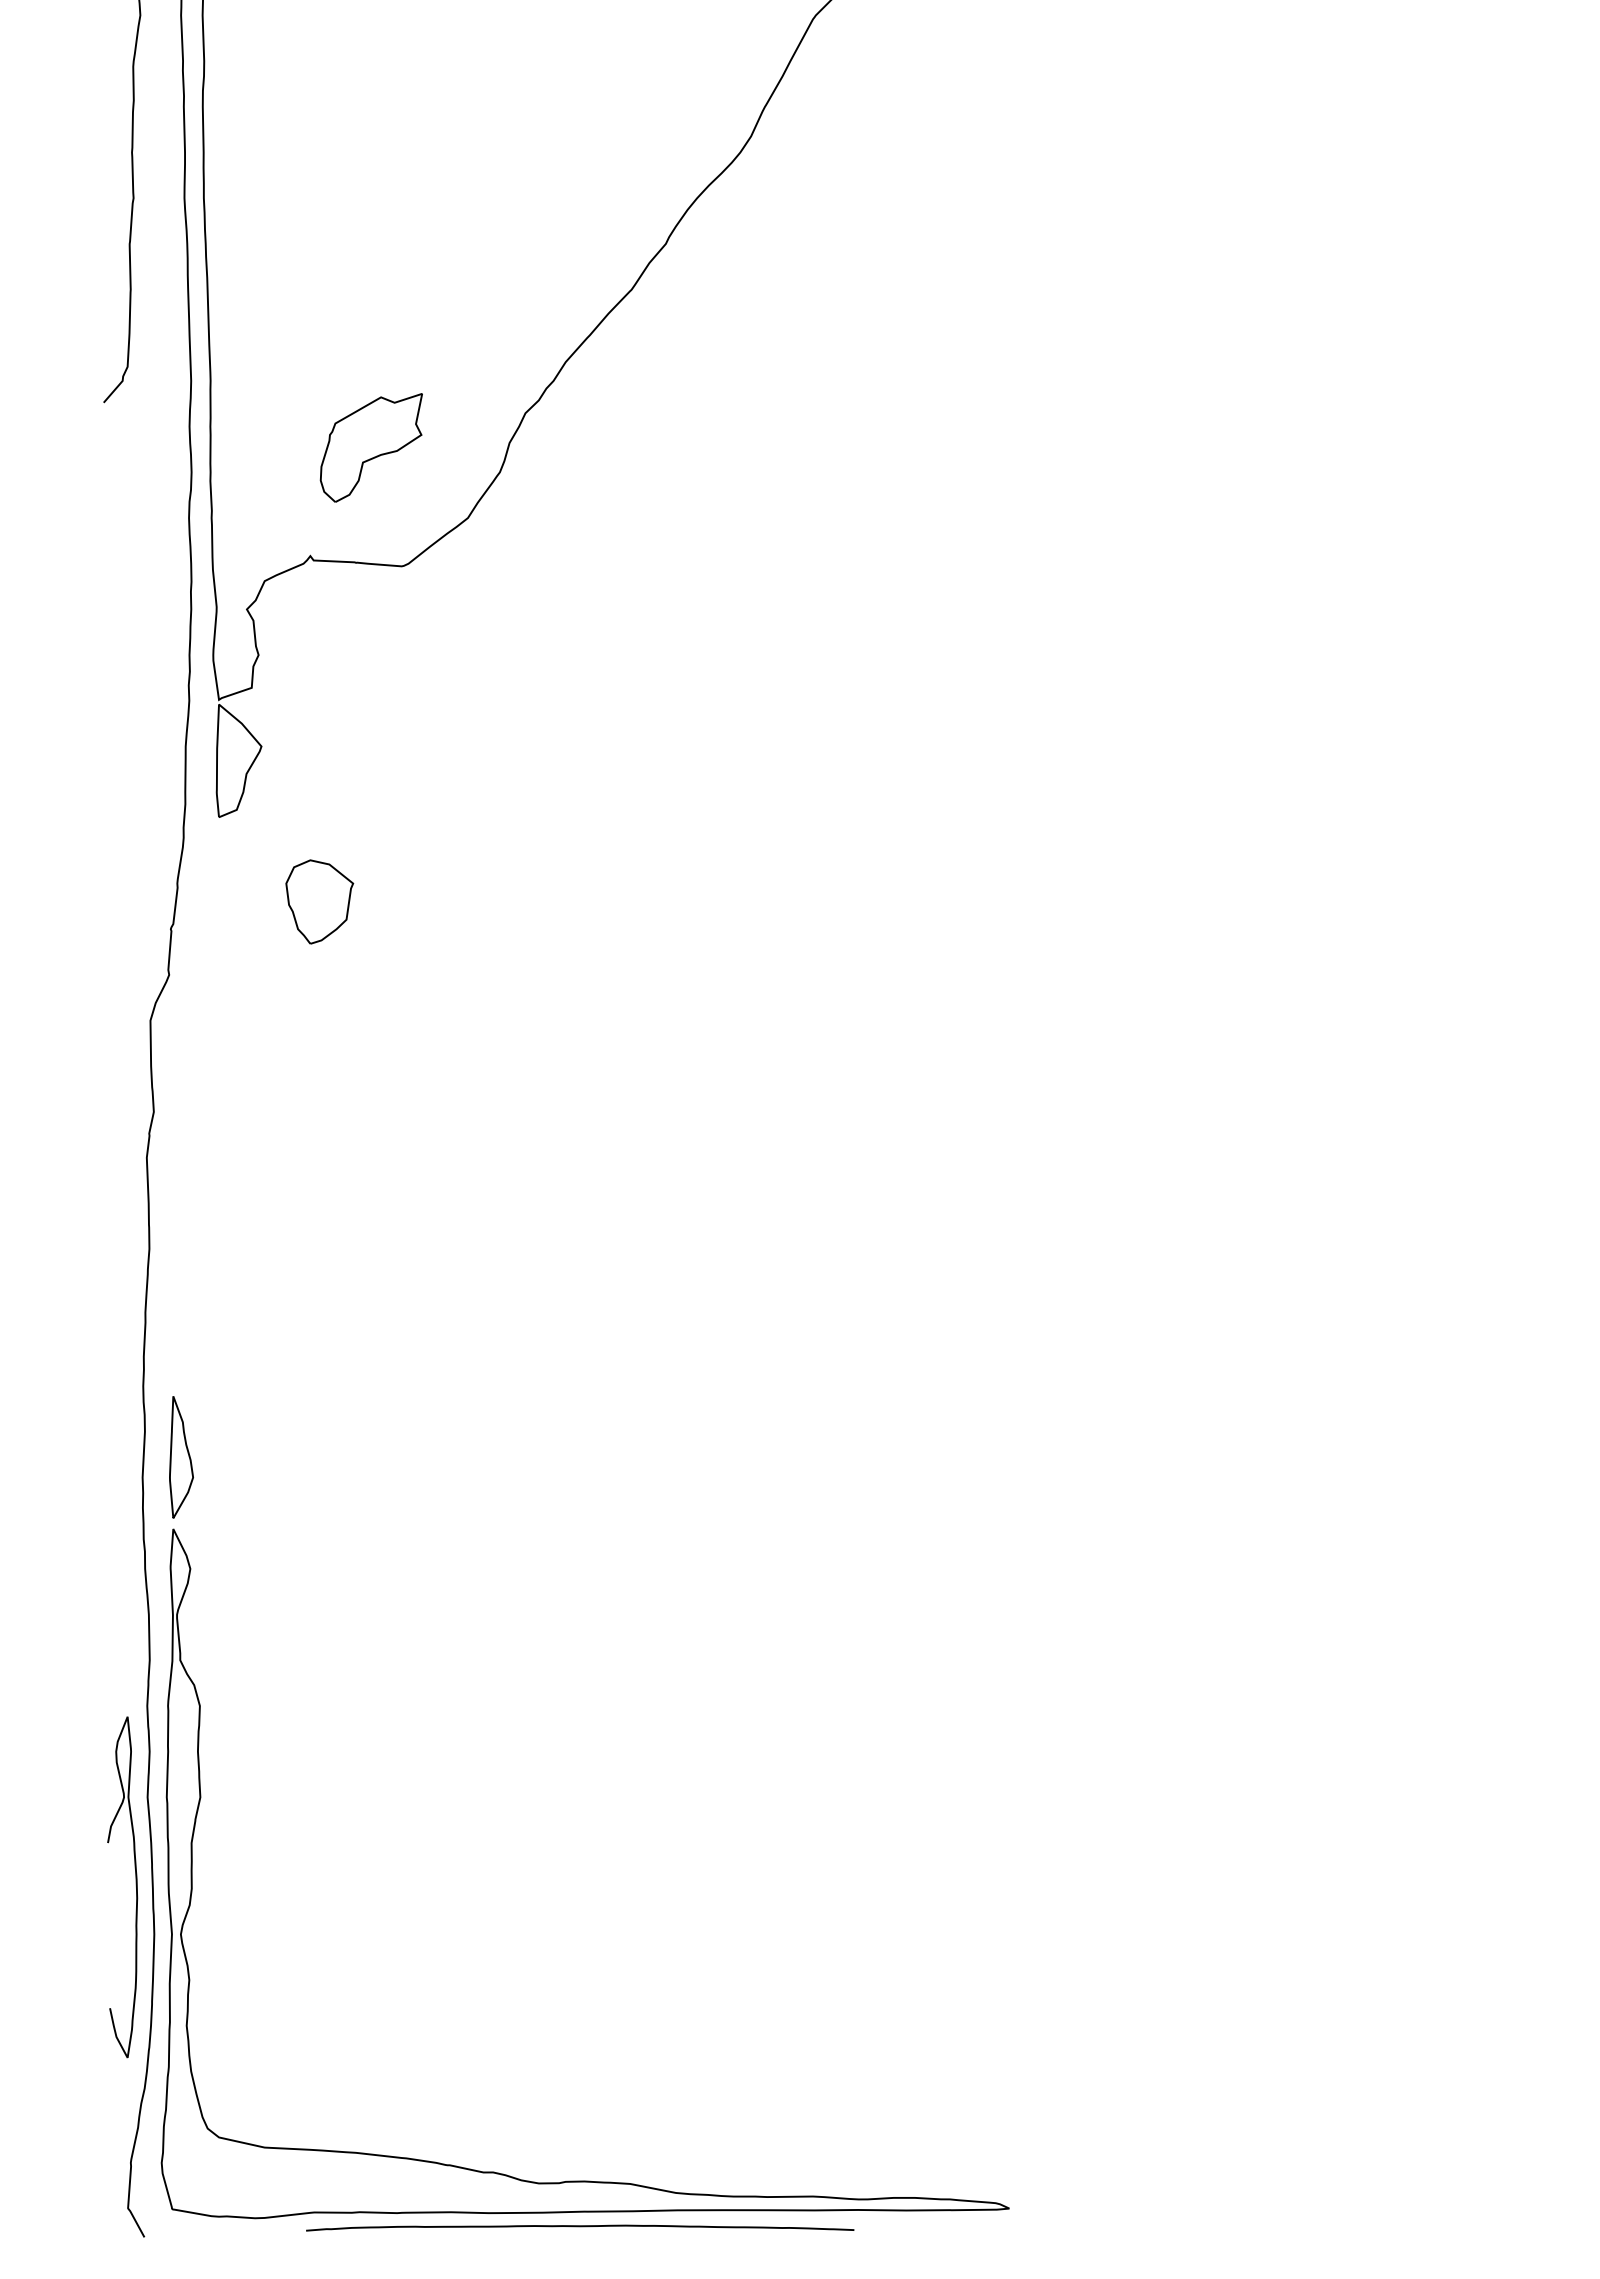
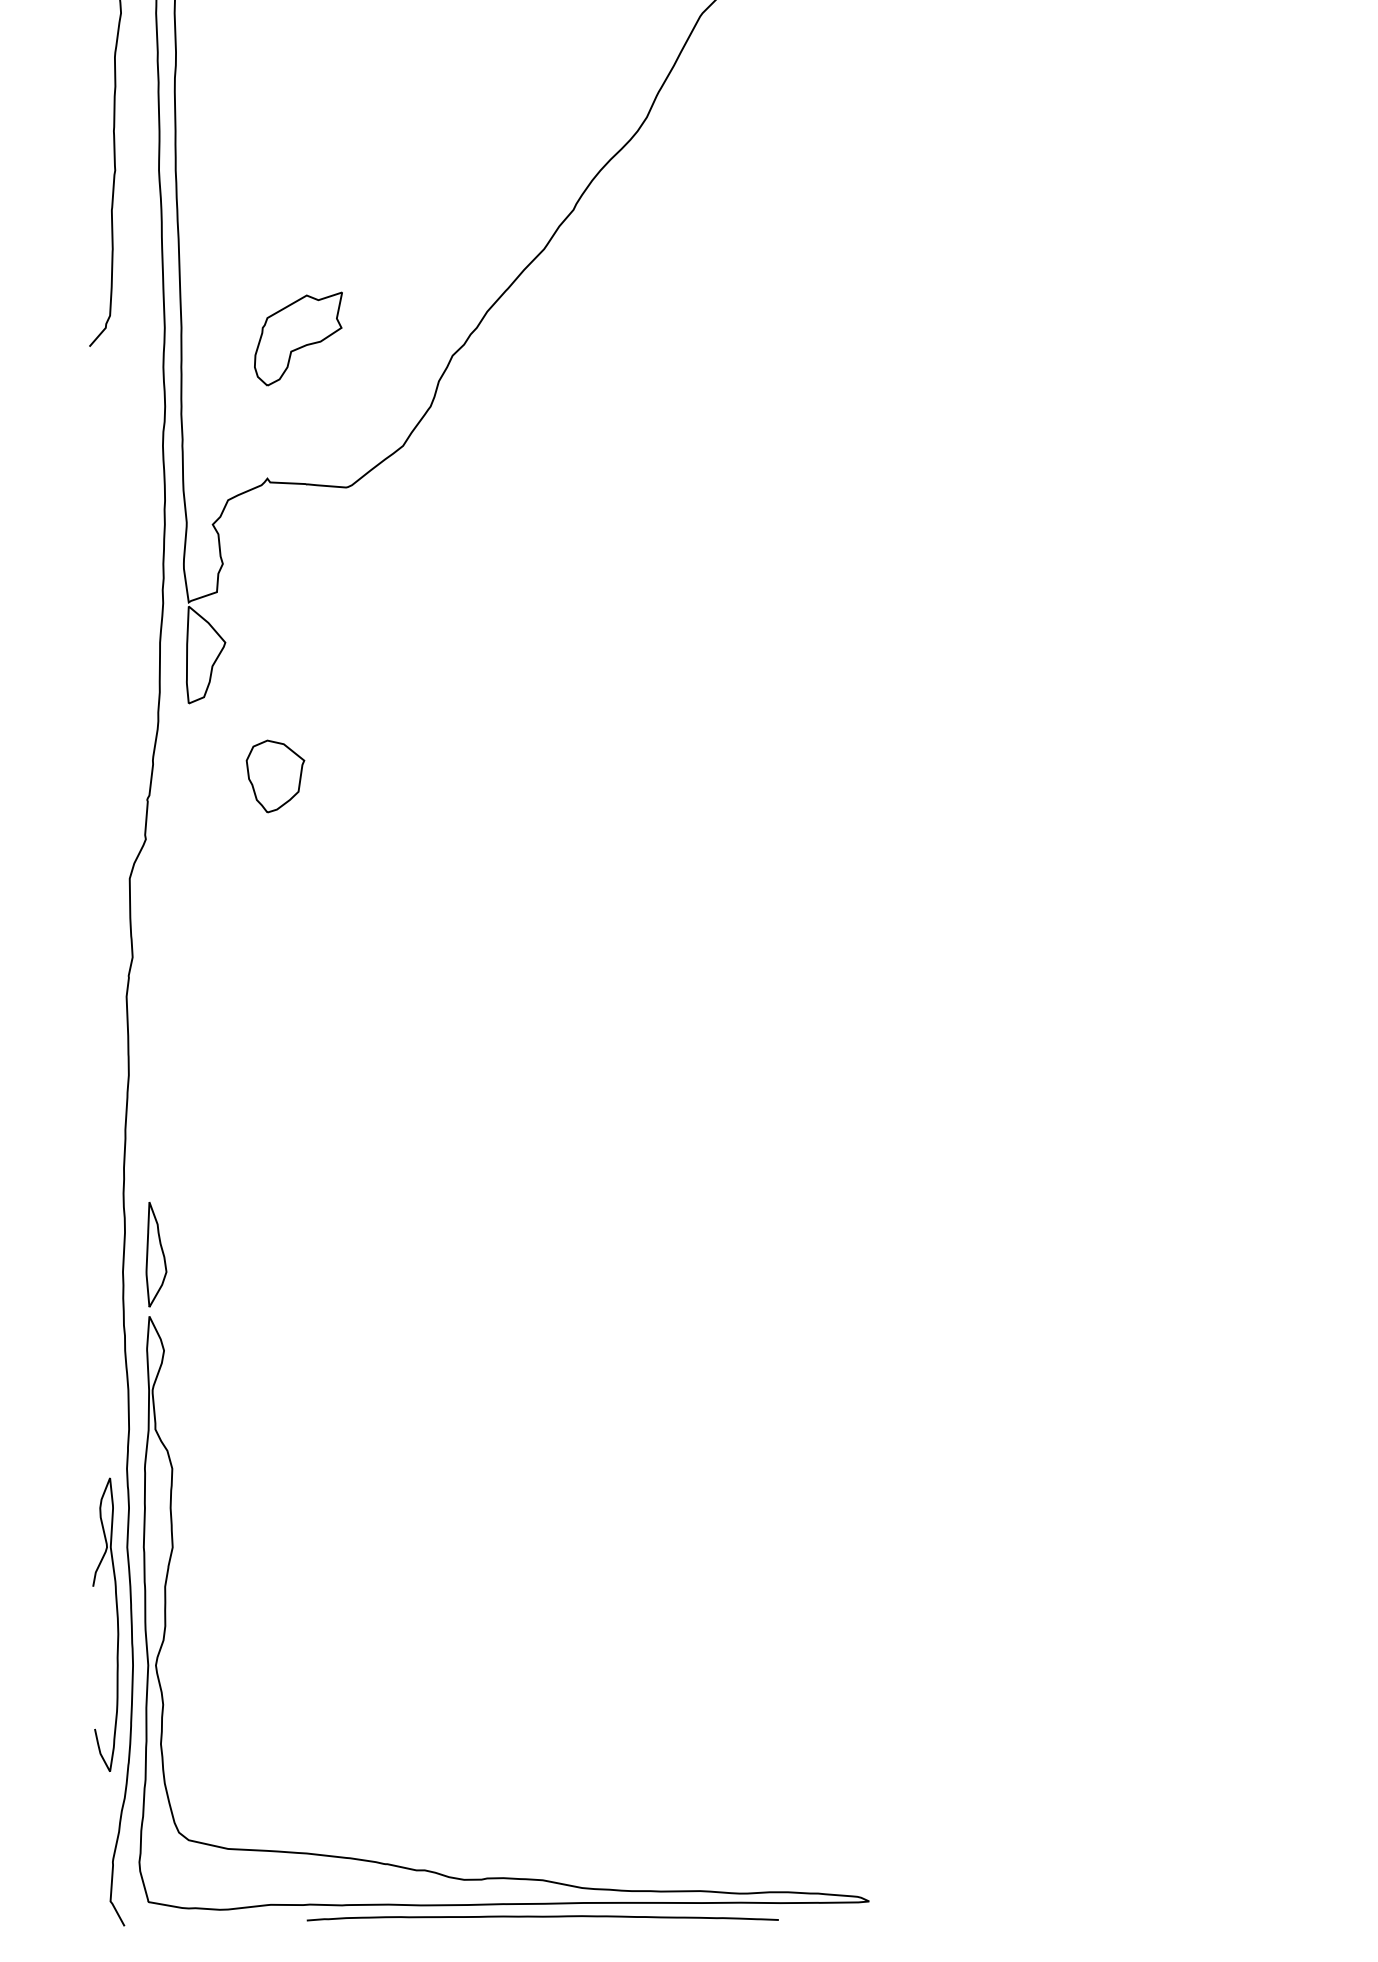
part: (370, 447) -> (297, 338), moved
curve: (580, 2227) -> (543, 1917), moved

